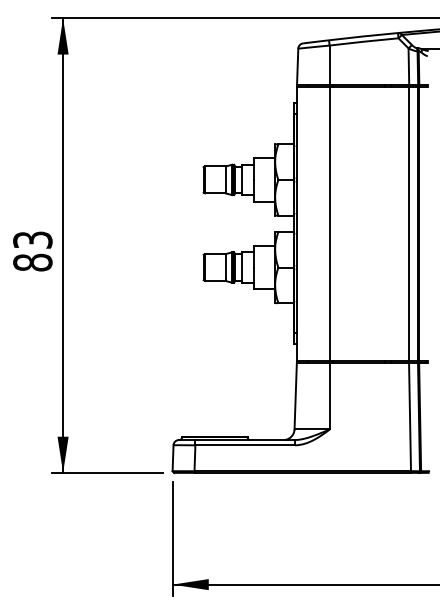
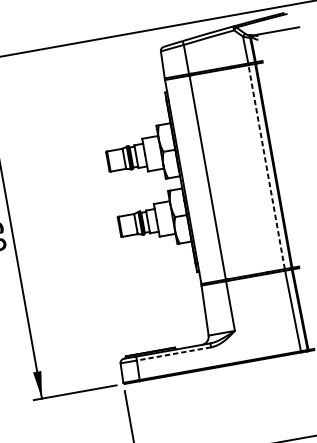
line: (409, 223) -> (266, 166), solid -> dashed
line: (245, 445) -> (174, 354), solid -> dashed

